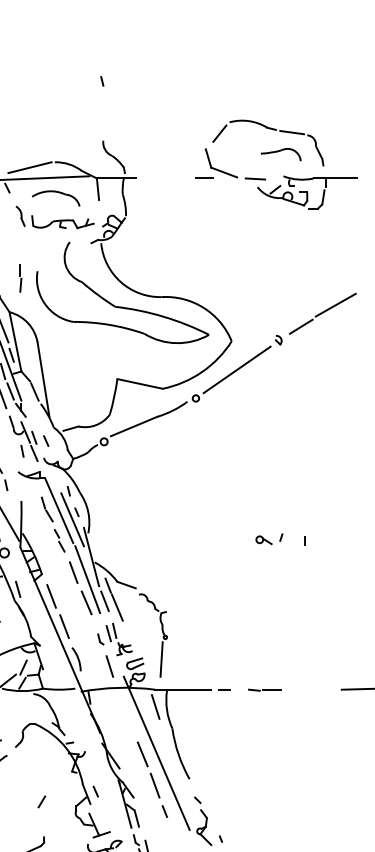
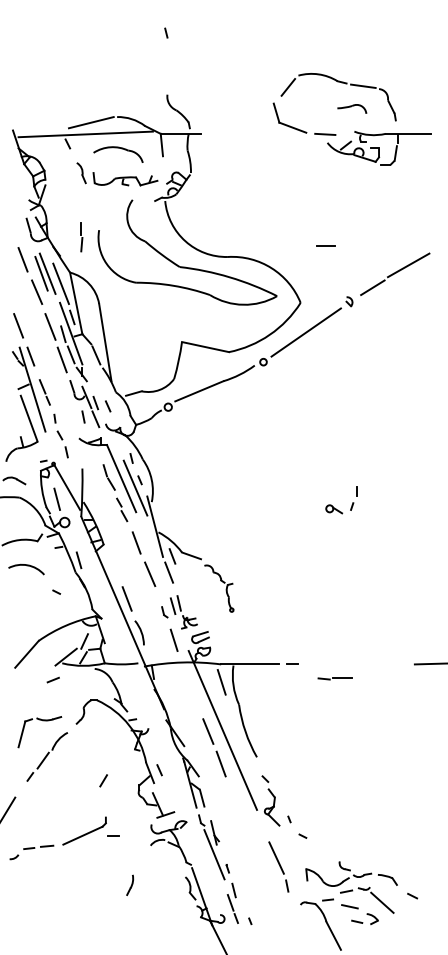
part: (281, 154) -> (352, 108), size x0.7
line: (204, 178) -> (325, 245), moved
line: (304, 540) -> (356, 491), moved
line: (87, 578) -> (151, 549), removed
line: (51, 596) -> (113, 567), removed
line: (116, 606) -> (181, 578), removed
line: (161, 658) -> (227, 632), removed
part: (264, 689) -> (334, 678), moved
line: (165, 811) -> (231, 790), removed

